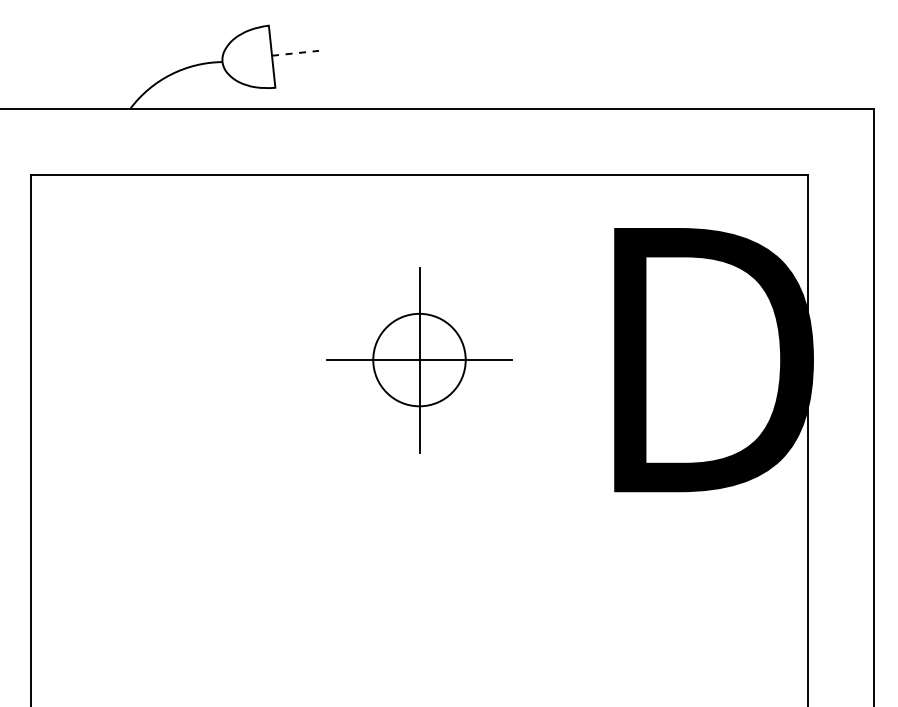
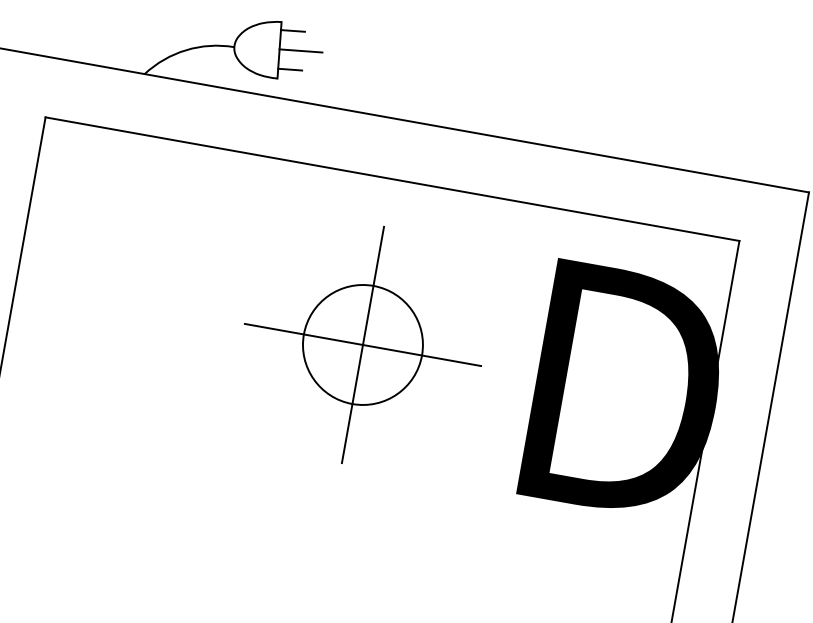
line: (282, 32) -> (292, 30), added
line: (295, 53) -> (300, 51), dashed -> solid
line: (287, 75) -> (290, 69), added
part: (419, 359) -> (363, 344), size x1.43

